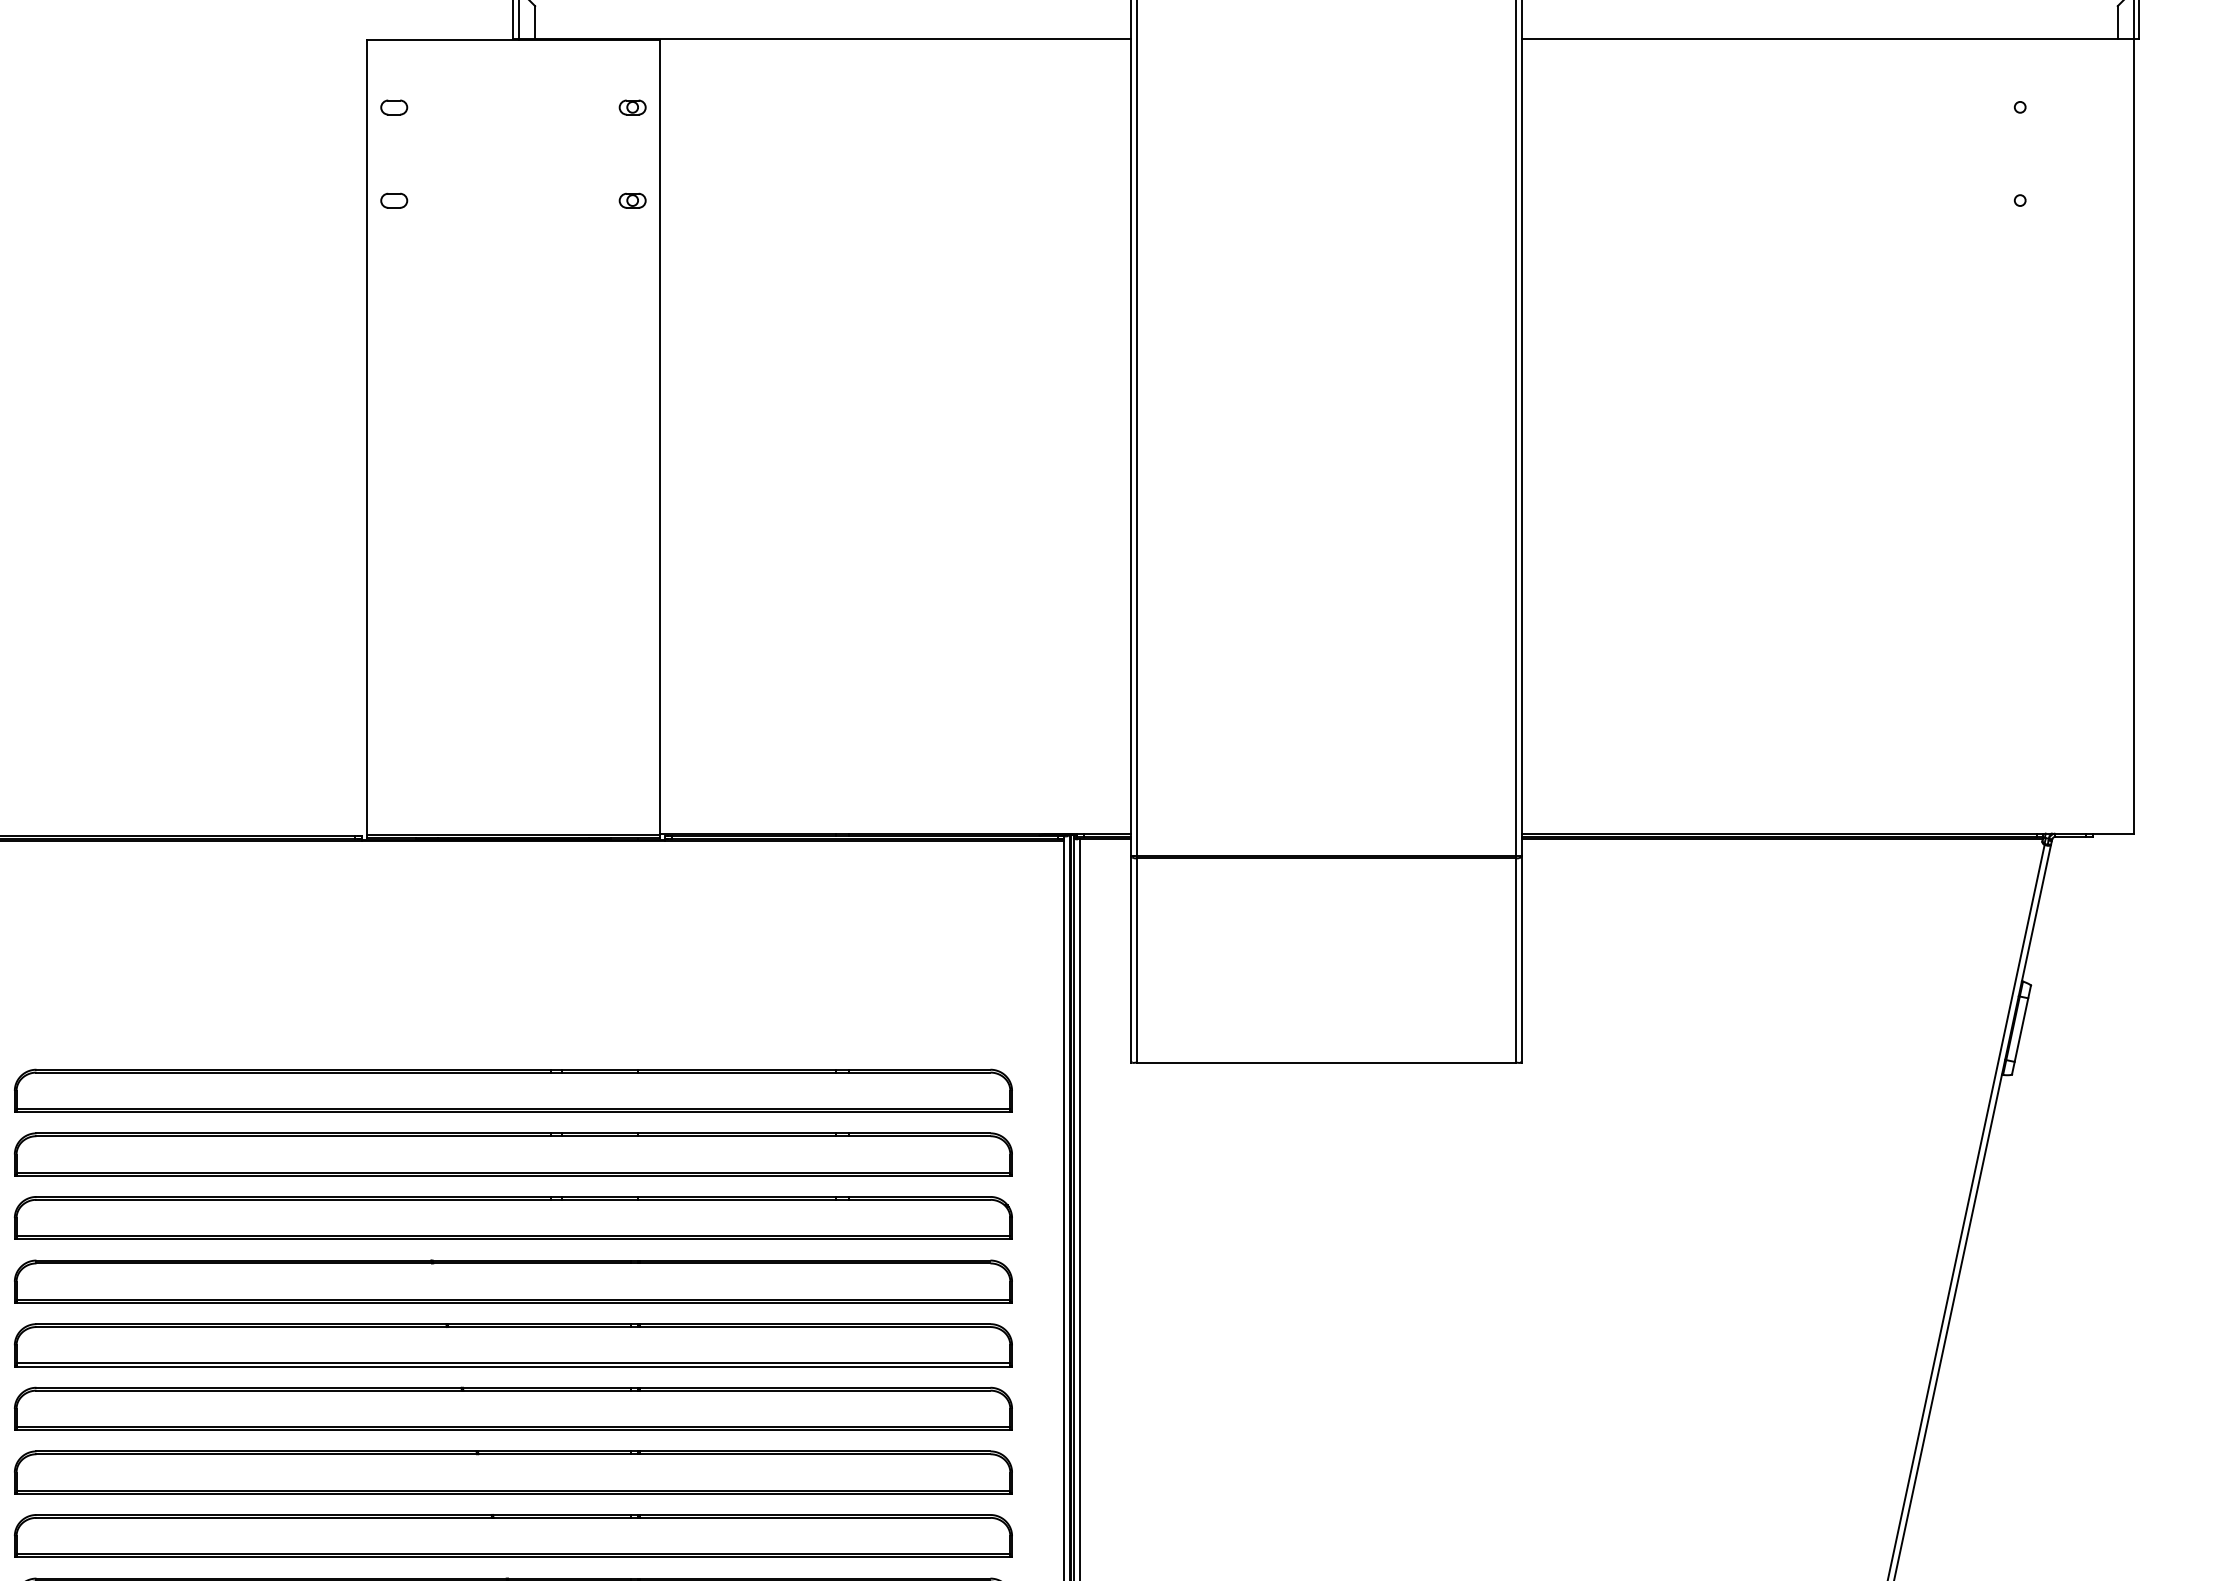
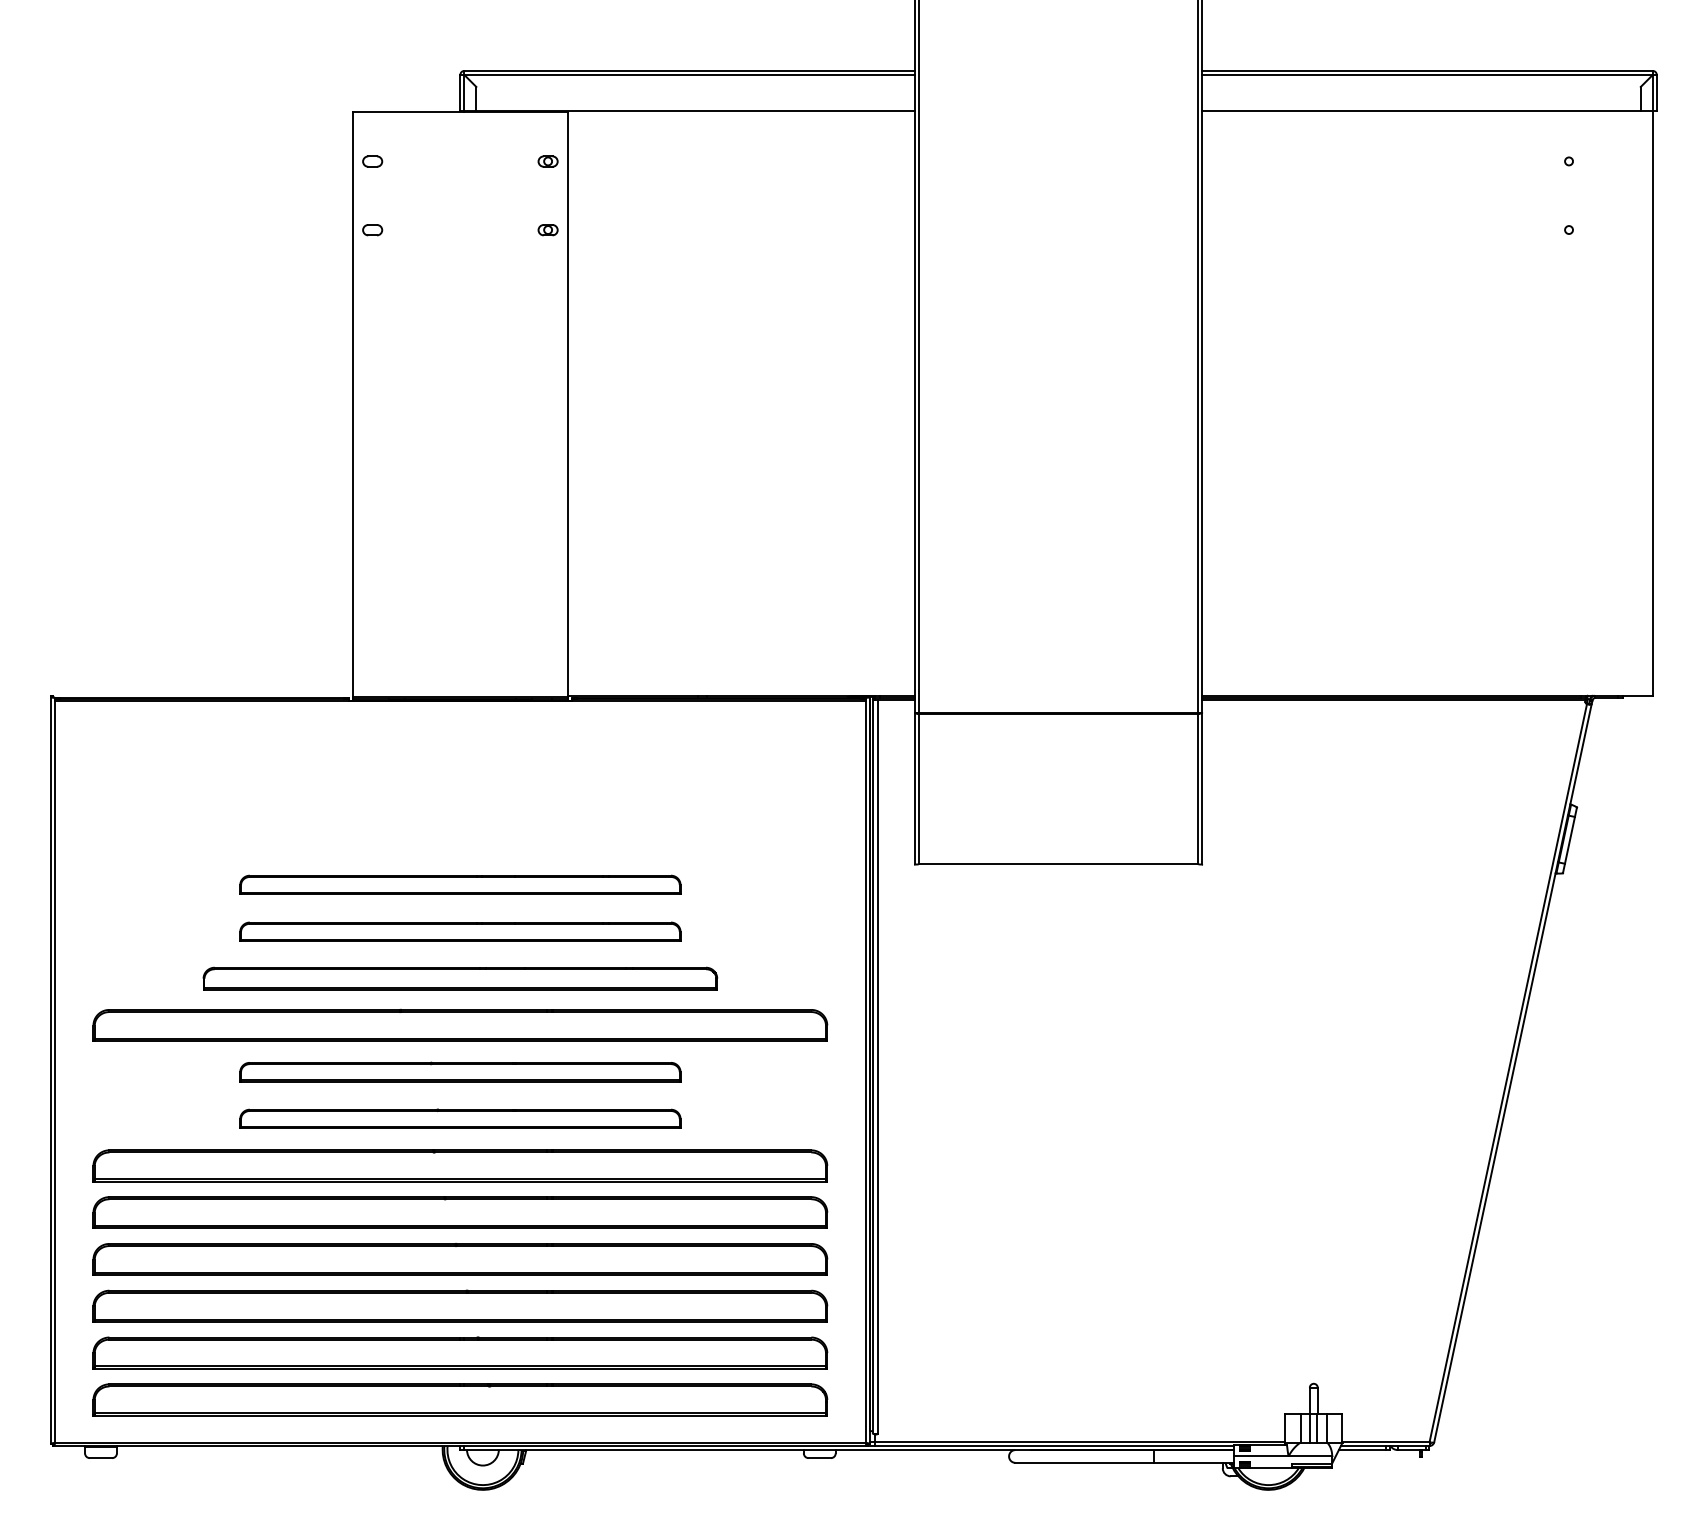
part: (513, 1090) -> (460, 884), size x0.6
part: (513, 1153) -> (460, 931), size x0.6
part: (513, 1217) -> (460, 978), size x0.7
part: (513, 1344) -> (460, 1071), size x0.6
part: (513, 1408) -> (460, 1118), size x0.6

